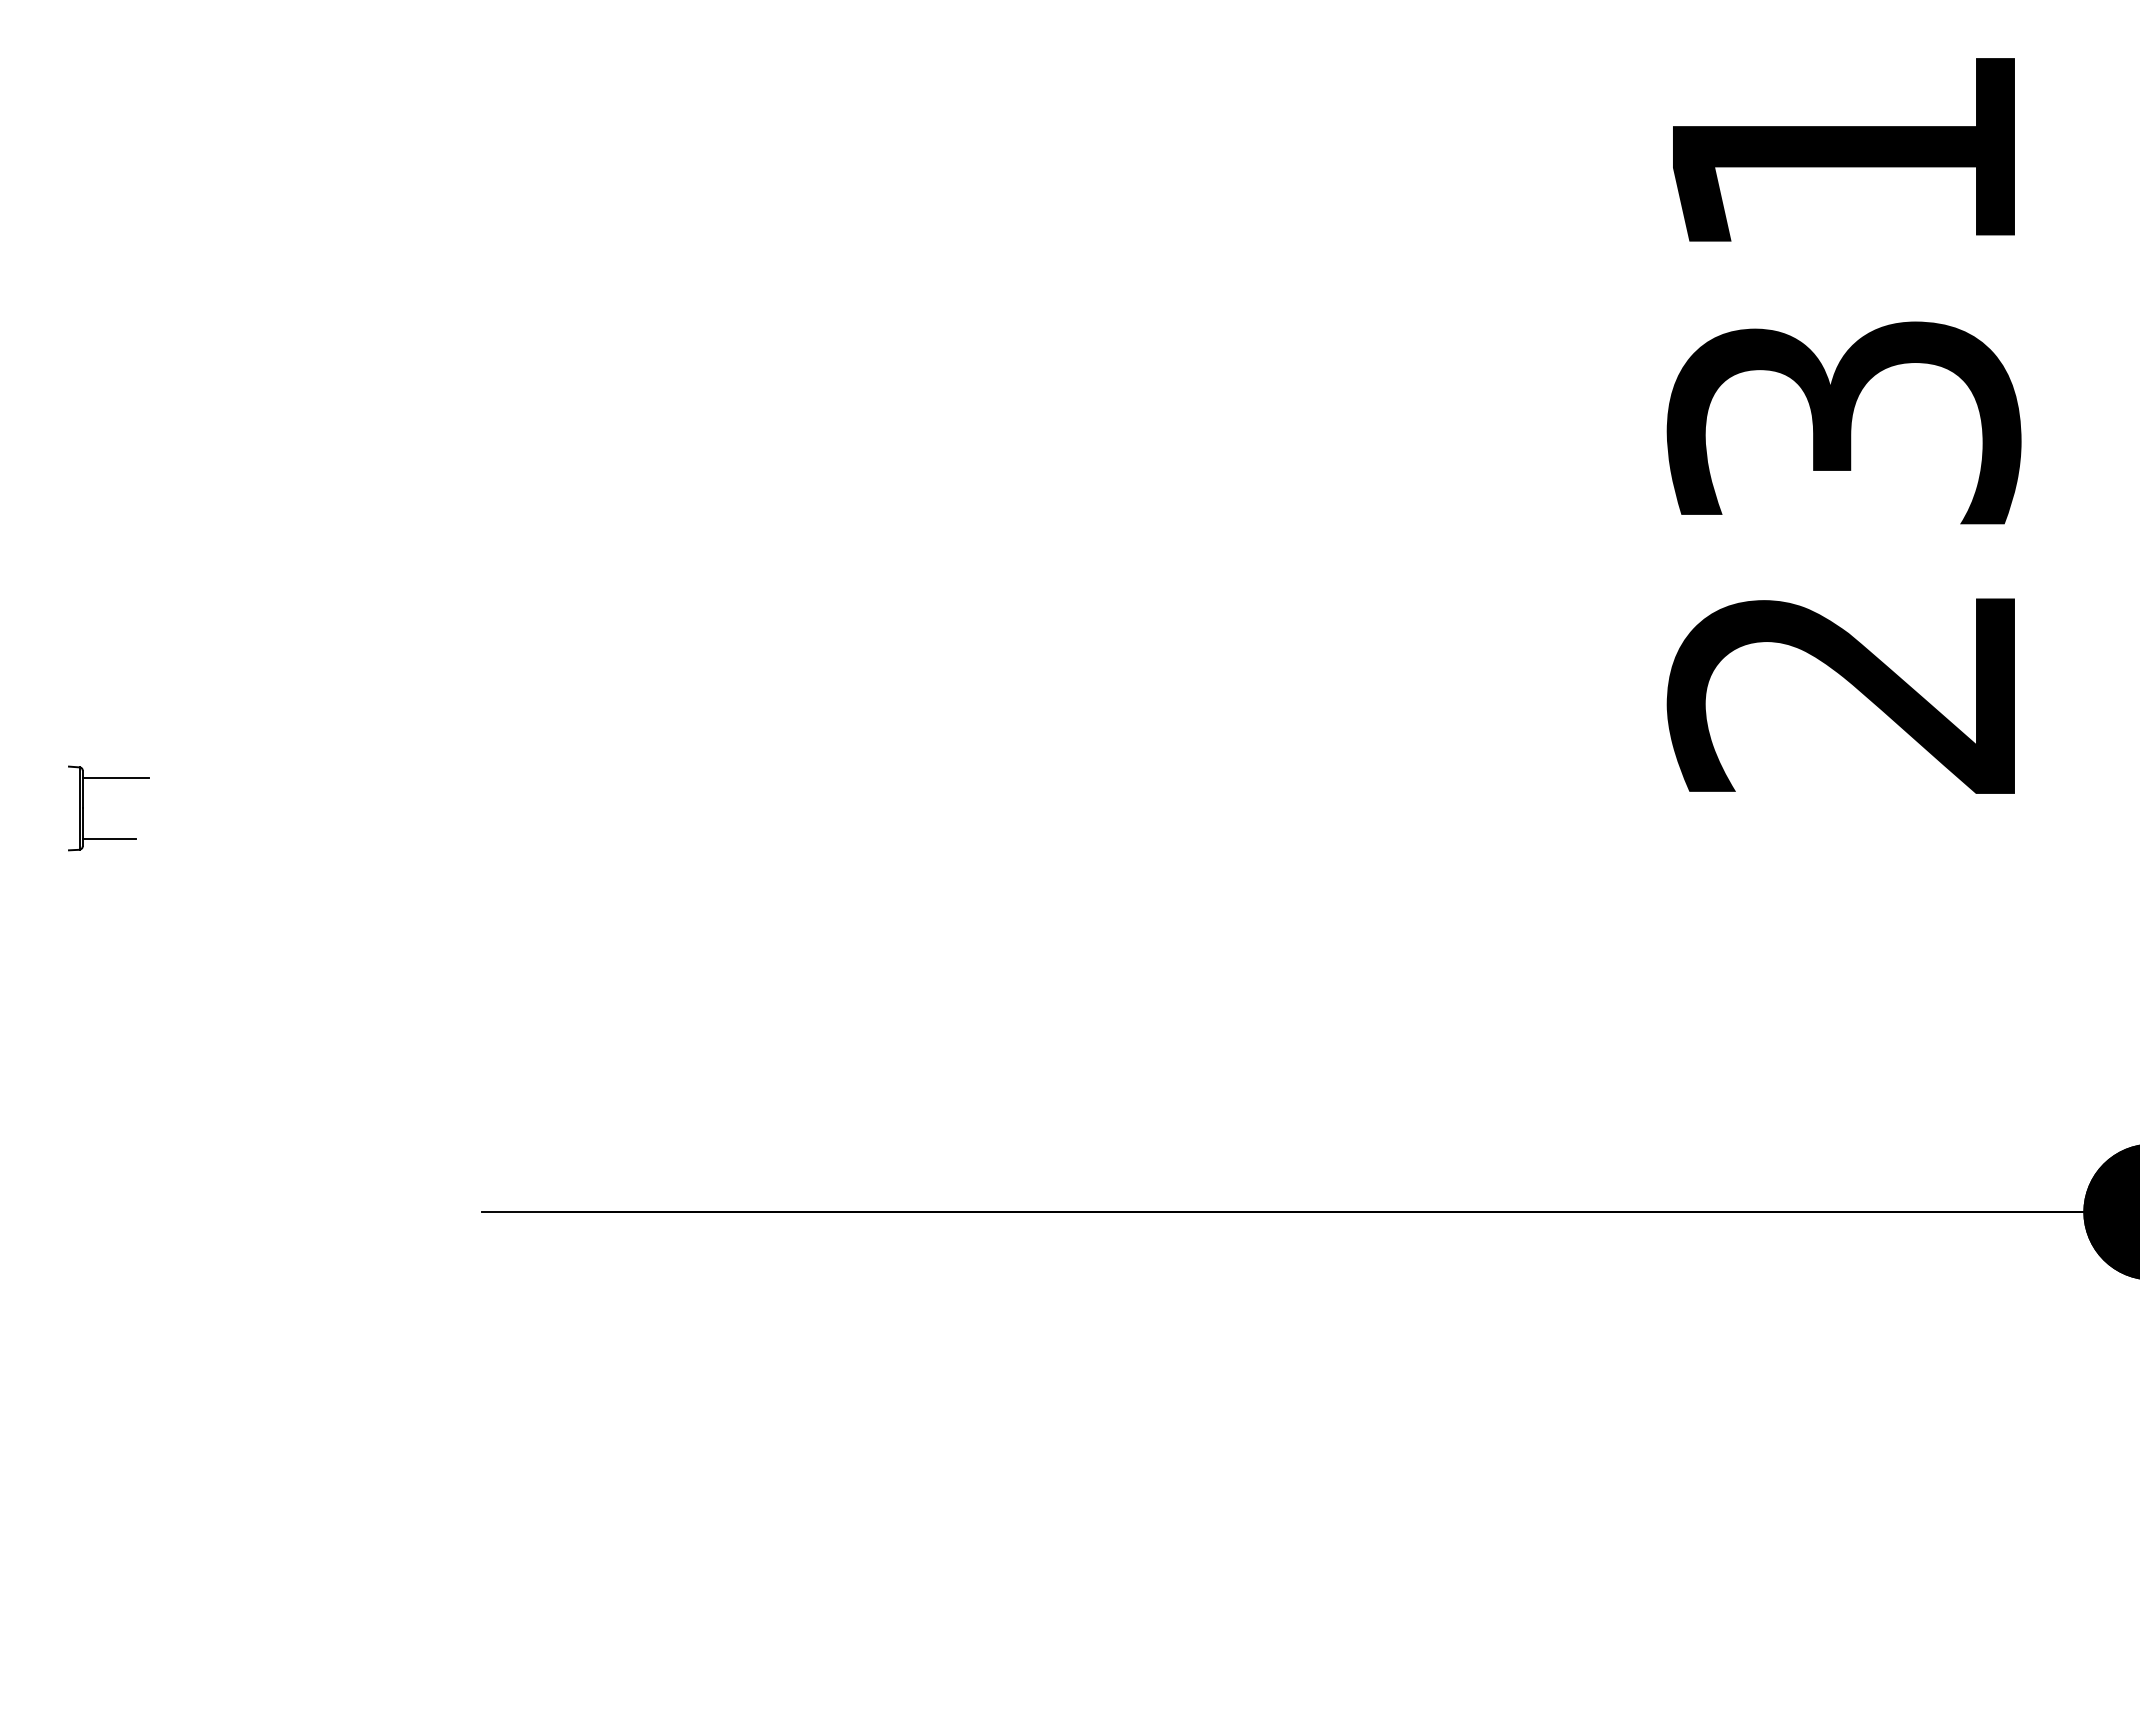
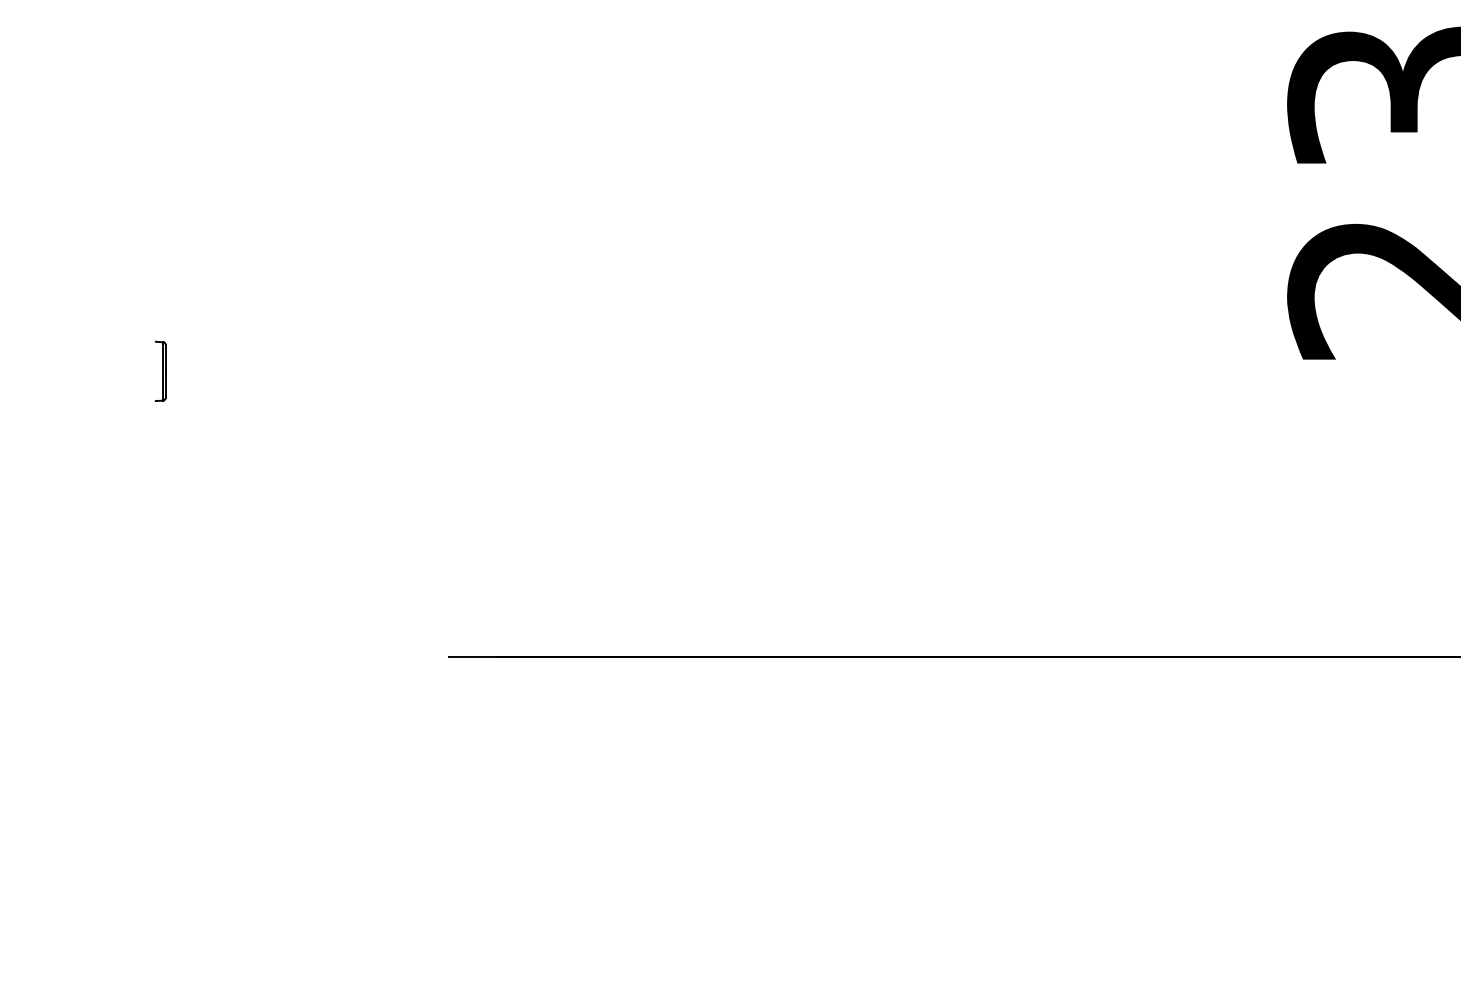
line: (115, 778) -> (188, 350), removed
line: (109, 838) -> (184, 392), removed

